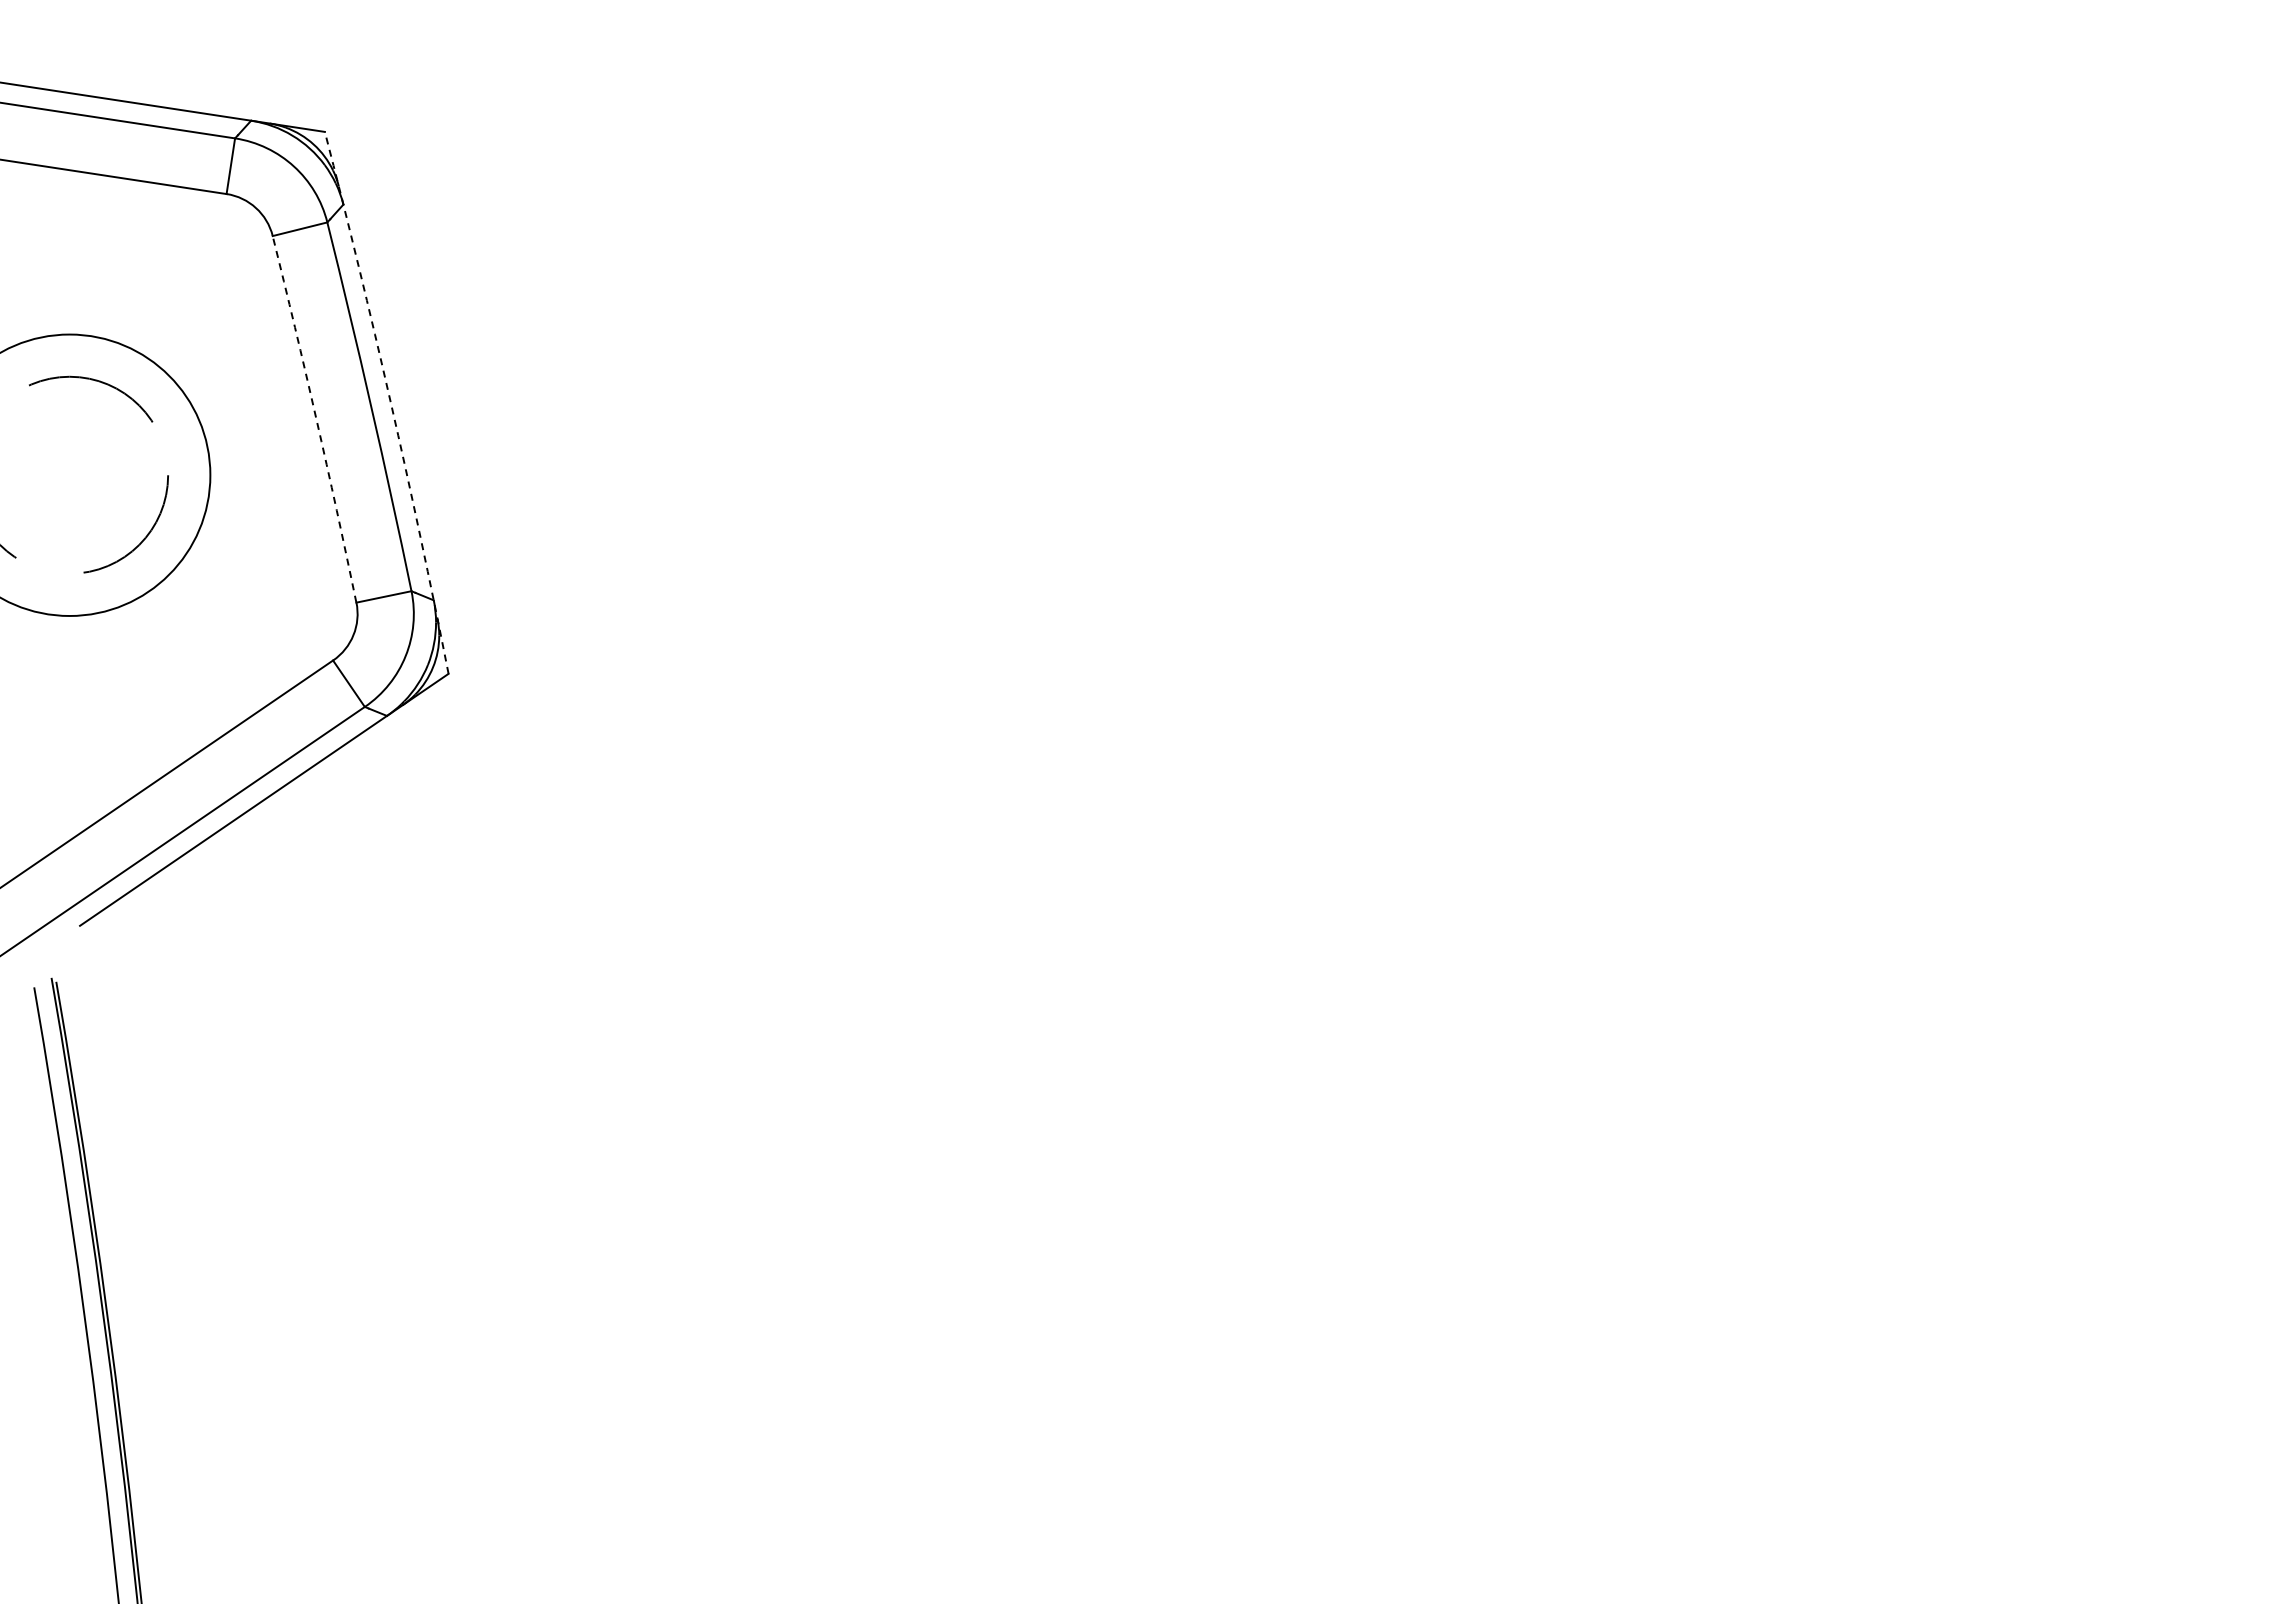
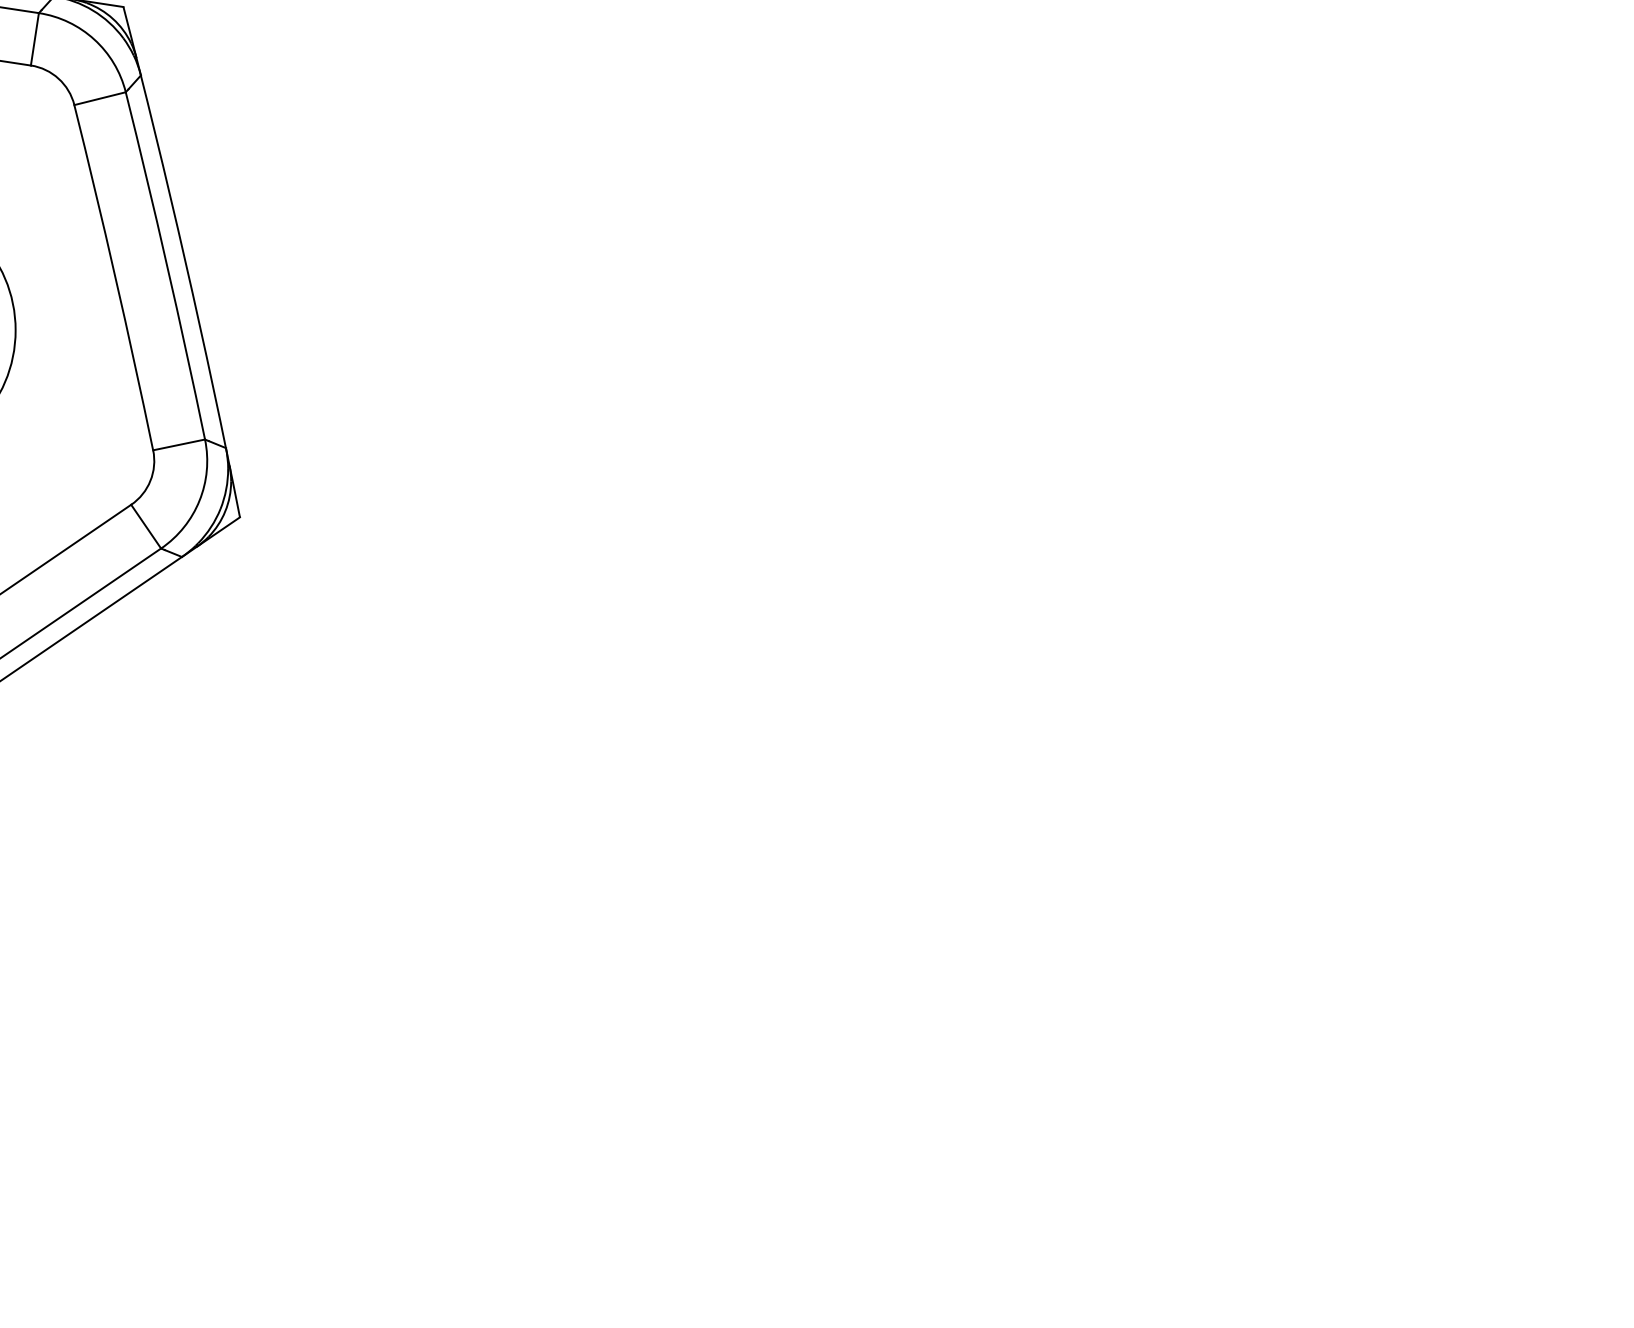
arc: (390, 401) -> (185, 260), dashed -> solid
arc: (316, 418) -> (115, 276), dashed -> solid

